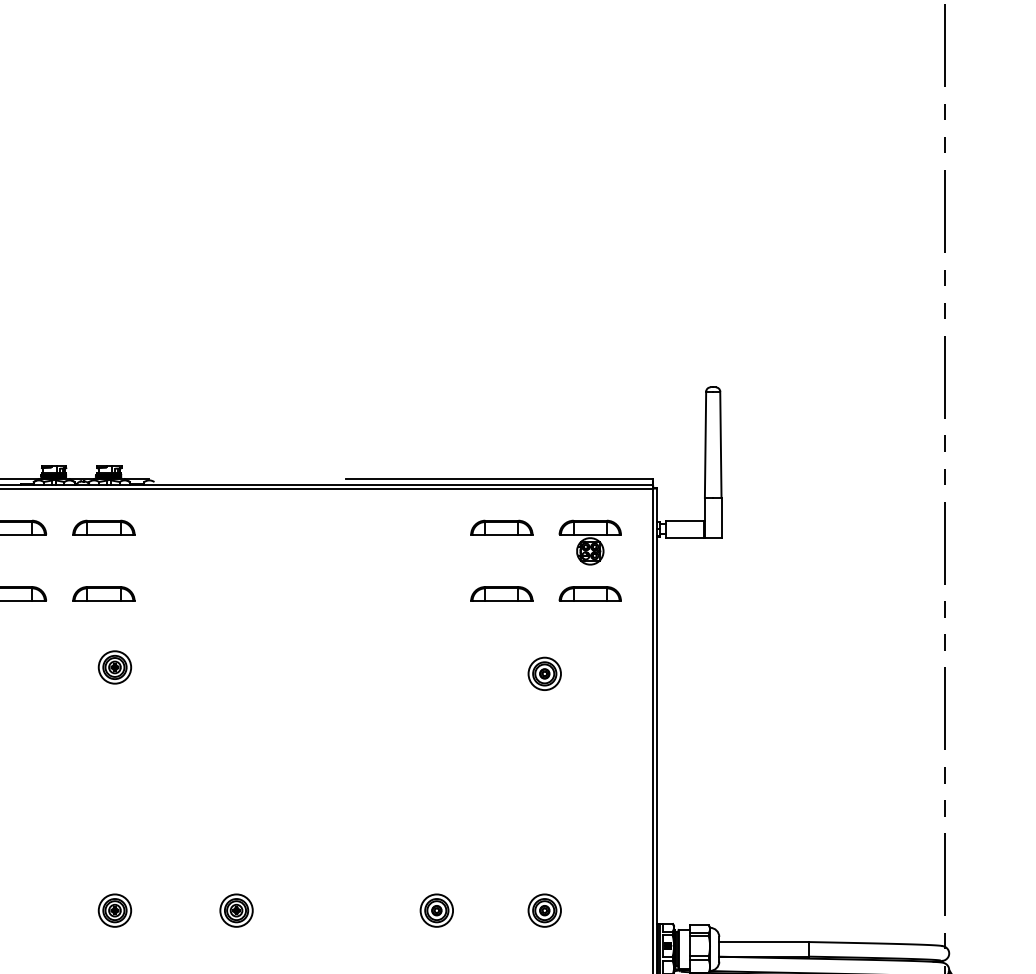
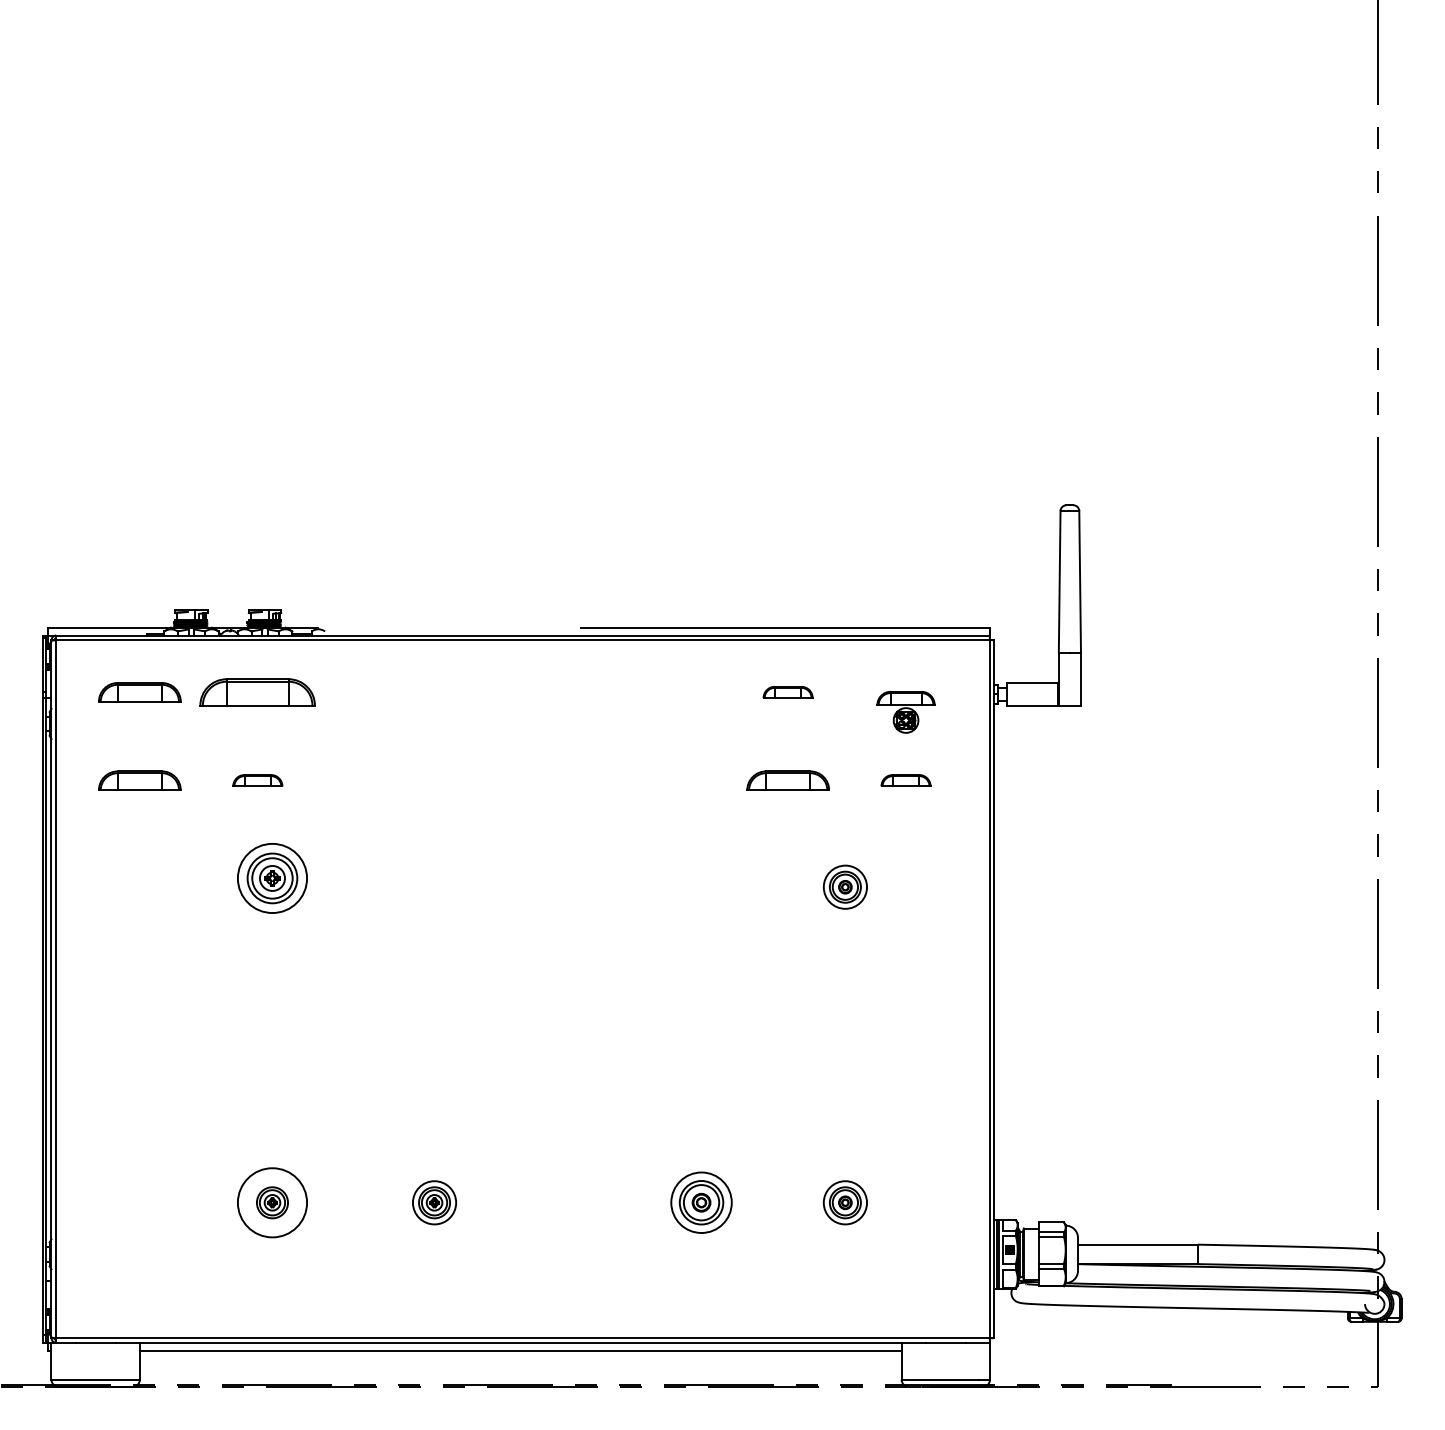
part: (103, 527) -> (257, 692), size x1.4
part: (501, 527) -> (787, 692), size x0.6
part: (589, 542) -> (905, 712), size x0.7
part: (103, 593) -> (257, 780), size x0.6
part: (589, 593) -> (905, 780), size x0.6
part: (114, 667) -> (272, 878), size x1.6
circle: (114, 910) -> (272, 1202), size x1.6
part: (436, 910) -> (701, 1202), size x1.4

